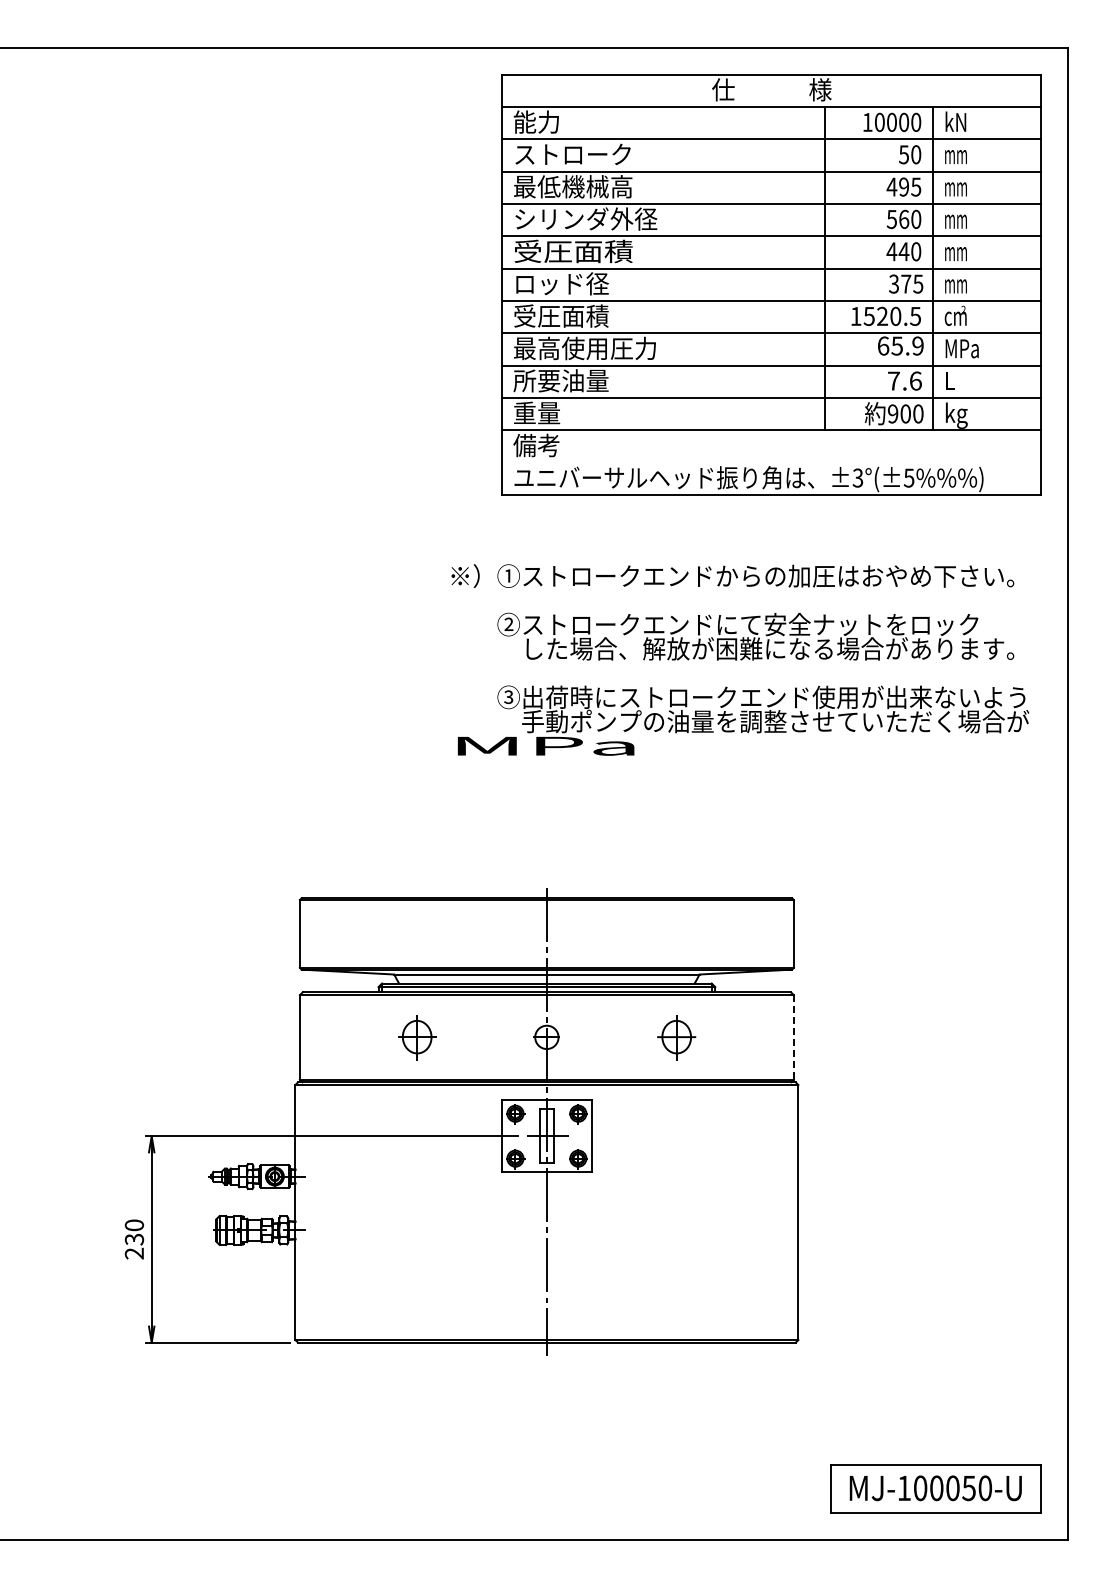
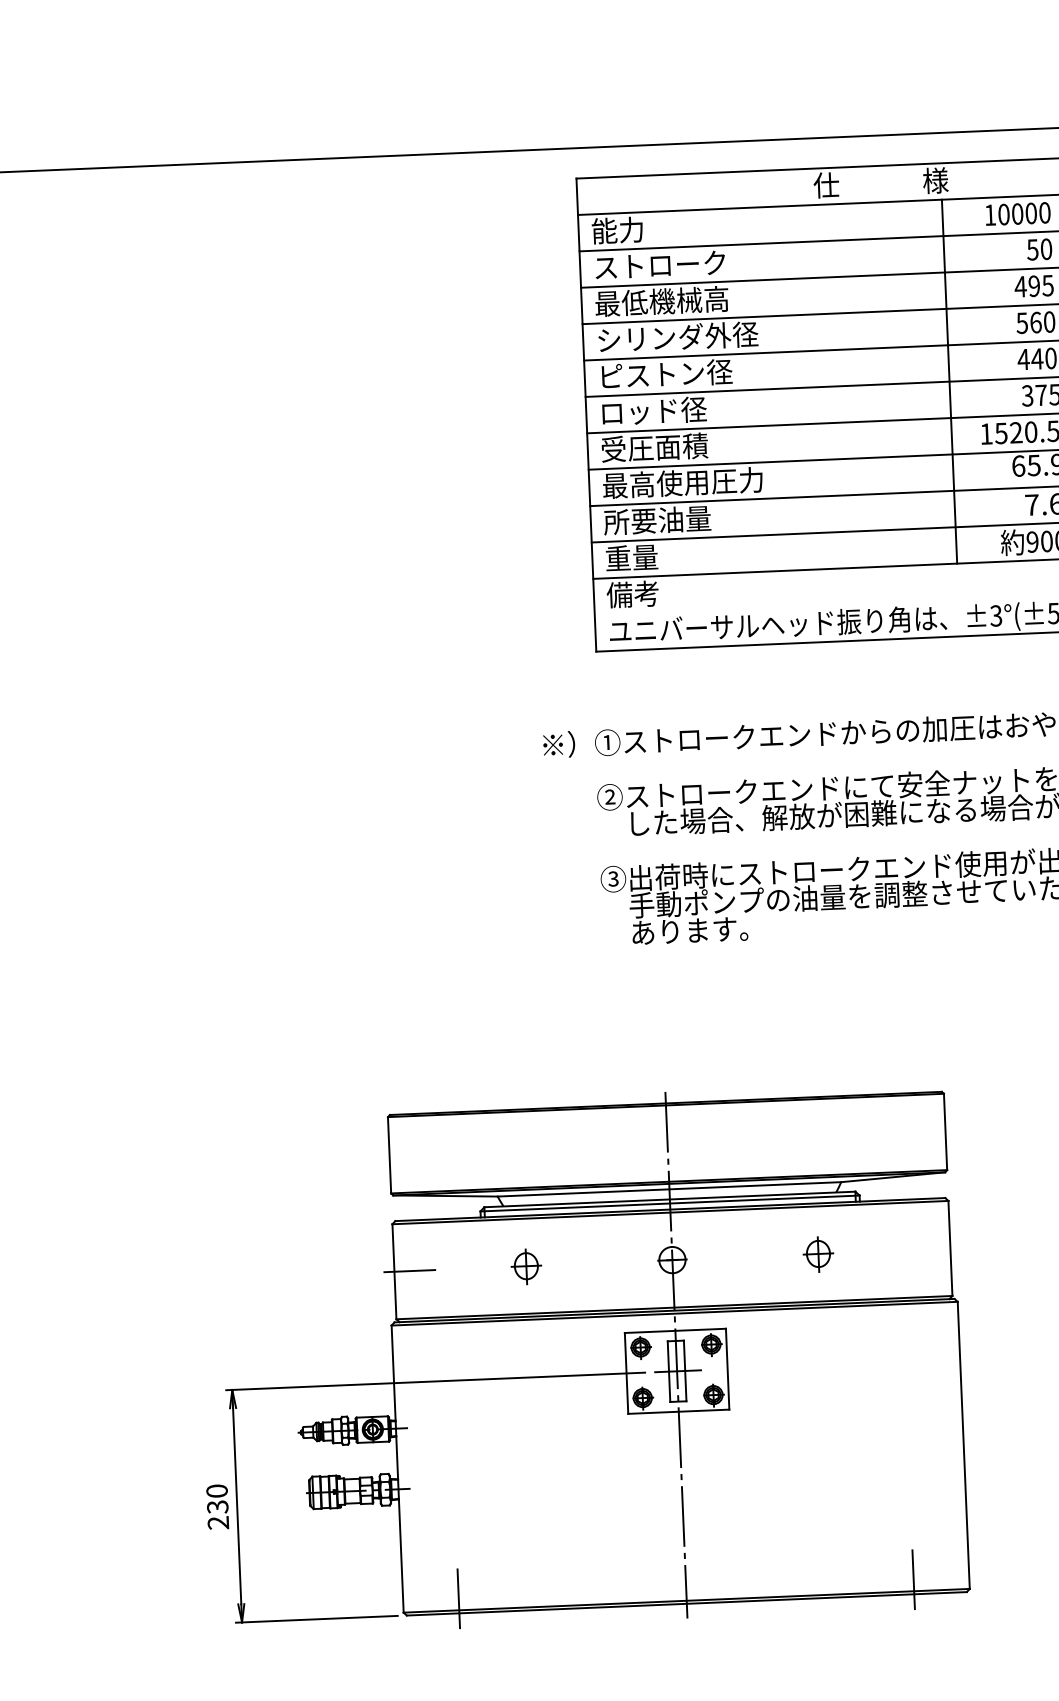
text: (573, 251) -> (665, 374), 受圧面積 -> ピストン径
text: (545, 745) -> (657, 931), MPa -> あります。
line: (313, 1037) -> (409, 1271), added
part: (416, 1037) -> (525, 1266), size x0.71
part: (676, 1037) -> (818, 1254), size x0.71
line: (793, 1037) -> (949, 1248), dashed -> solid
line: (344, 1326) -> (458, 1595), added
line: (748, 1326) -> (912, 1575), added

